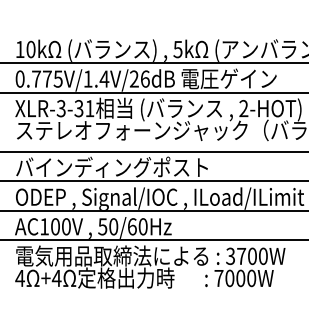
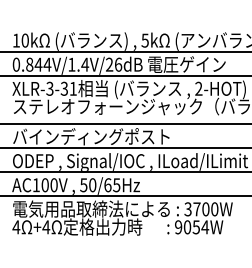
text: (47, 78) -> (38, 64), 0.775V/1.4V/26dB -> 0.844V/1.4V/26dB
text: (142, 226) -> (116, 184), 50/60Hz -> 50/65Hz
text: (235, 278) -> (192, 227), 7000W -> 9054W

